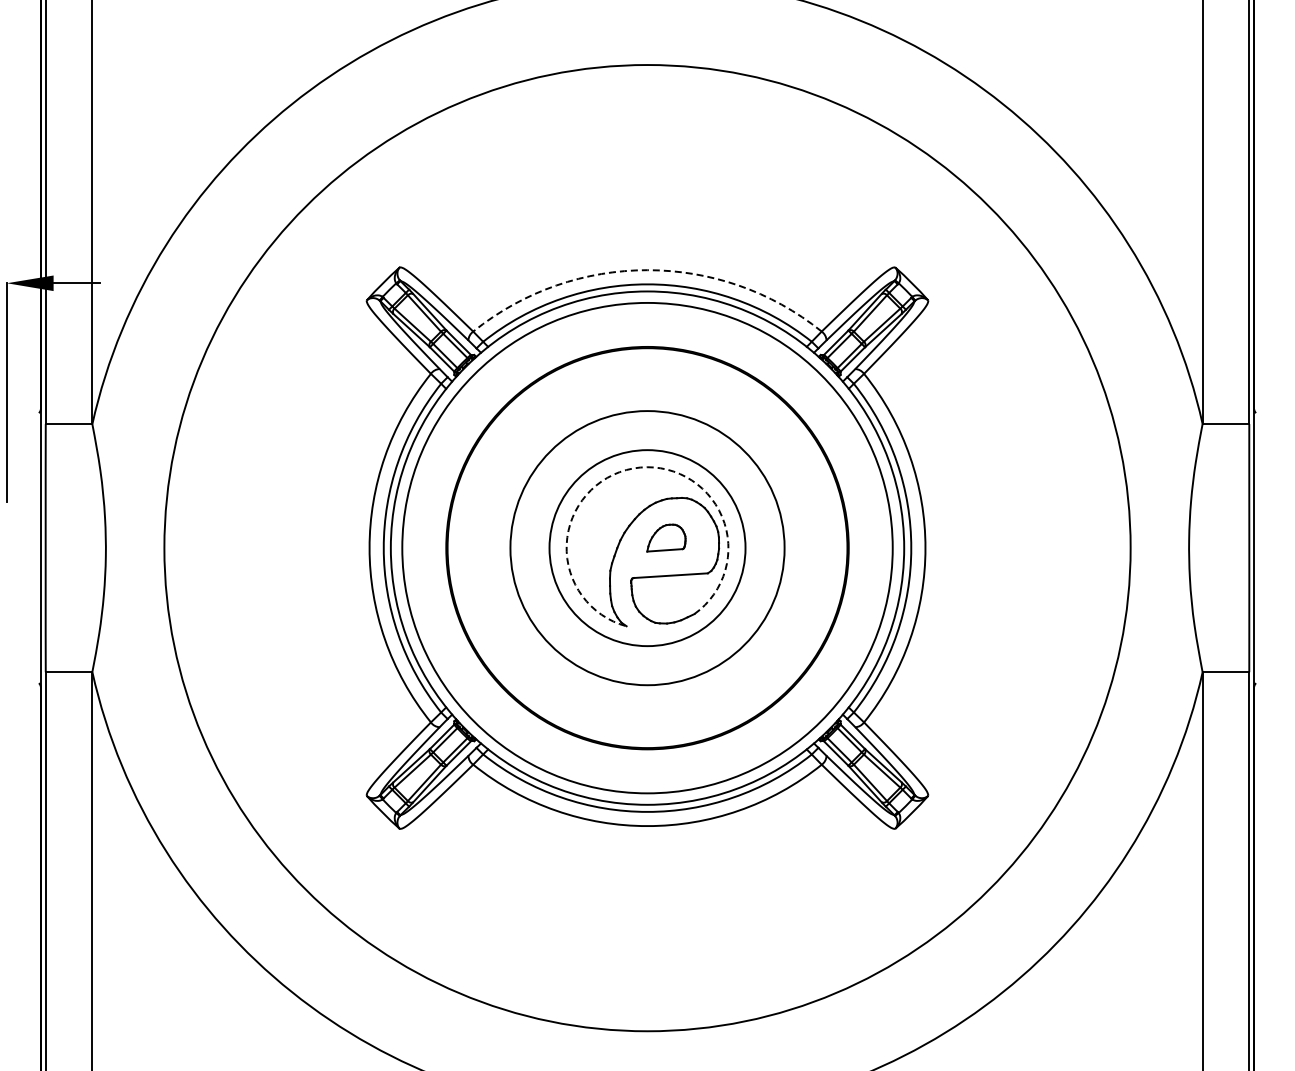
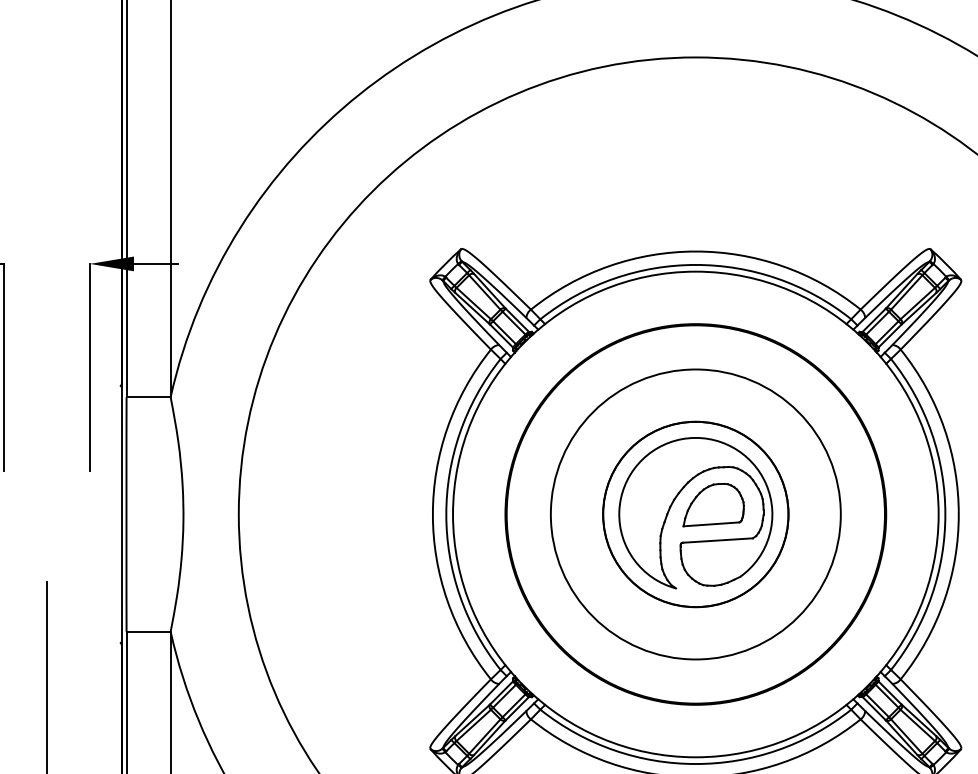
arc: (647, 270) -> (695, 251), dashed -> solid
arc: (633, 468) -> (682, 439), dashed -> solid
part: (666, 537) -> (713, 504), size x1.67
circle: (647, 547) -> (695, 513), size x0.62
circle: (647, 548) -> (695, 514), size x0.71

